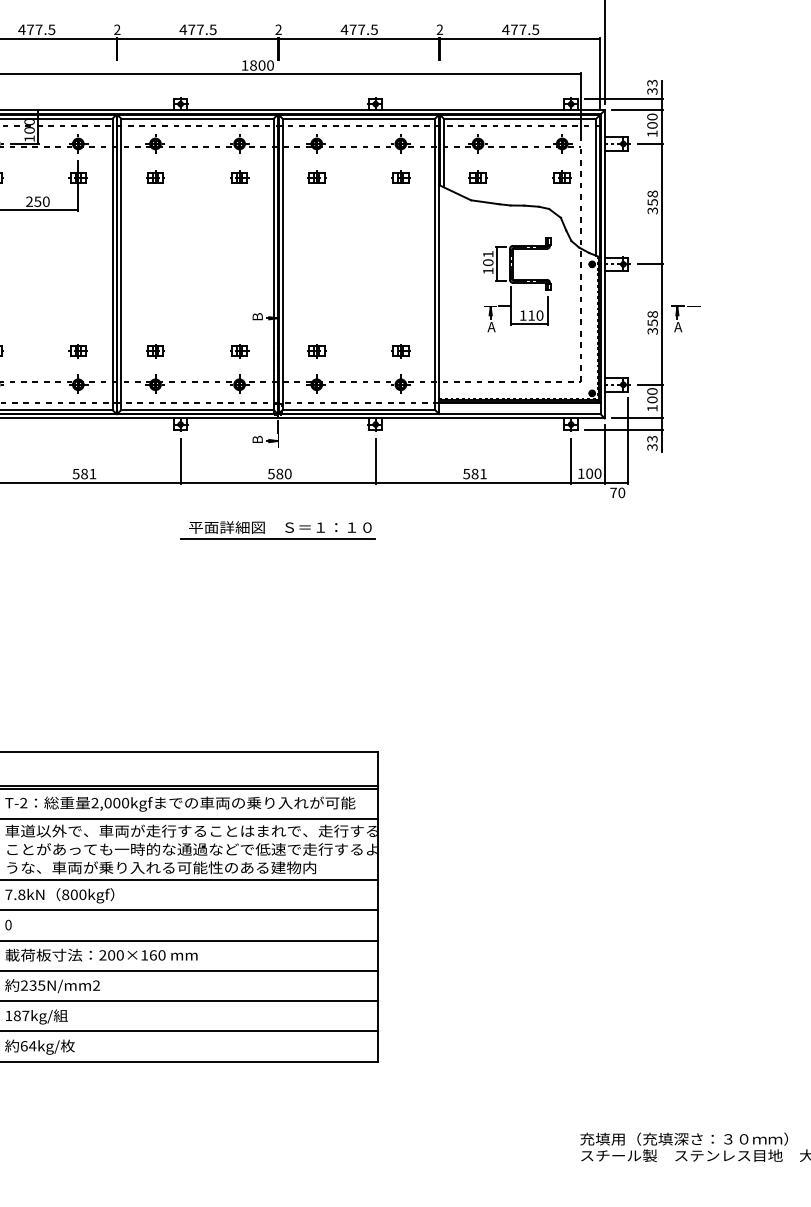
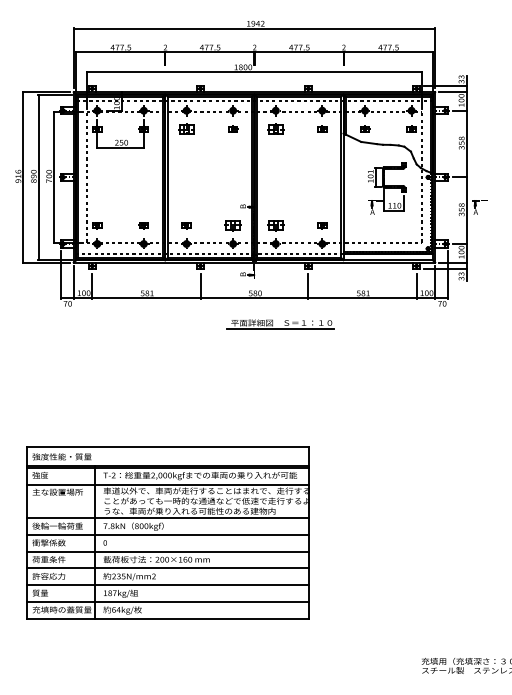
part: (155, 176) -> (186, 128), size x1.6
part: (316, 176) -> (275, 128), size x1.6
part: (240, 351) -> (233, 225), size x1.6
part: (316, 351) -> (275, 225), size x1.6
part: (278, 530) -> (280, 324), moved

